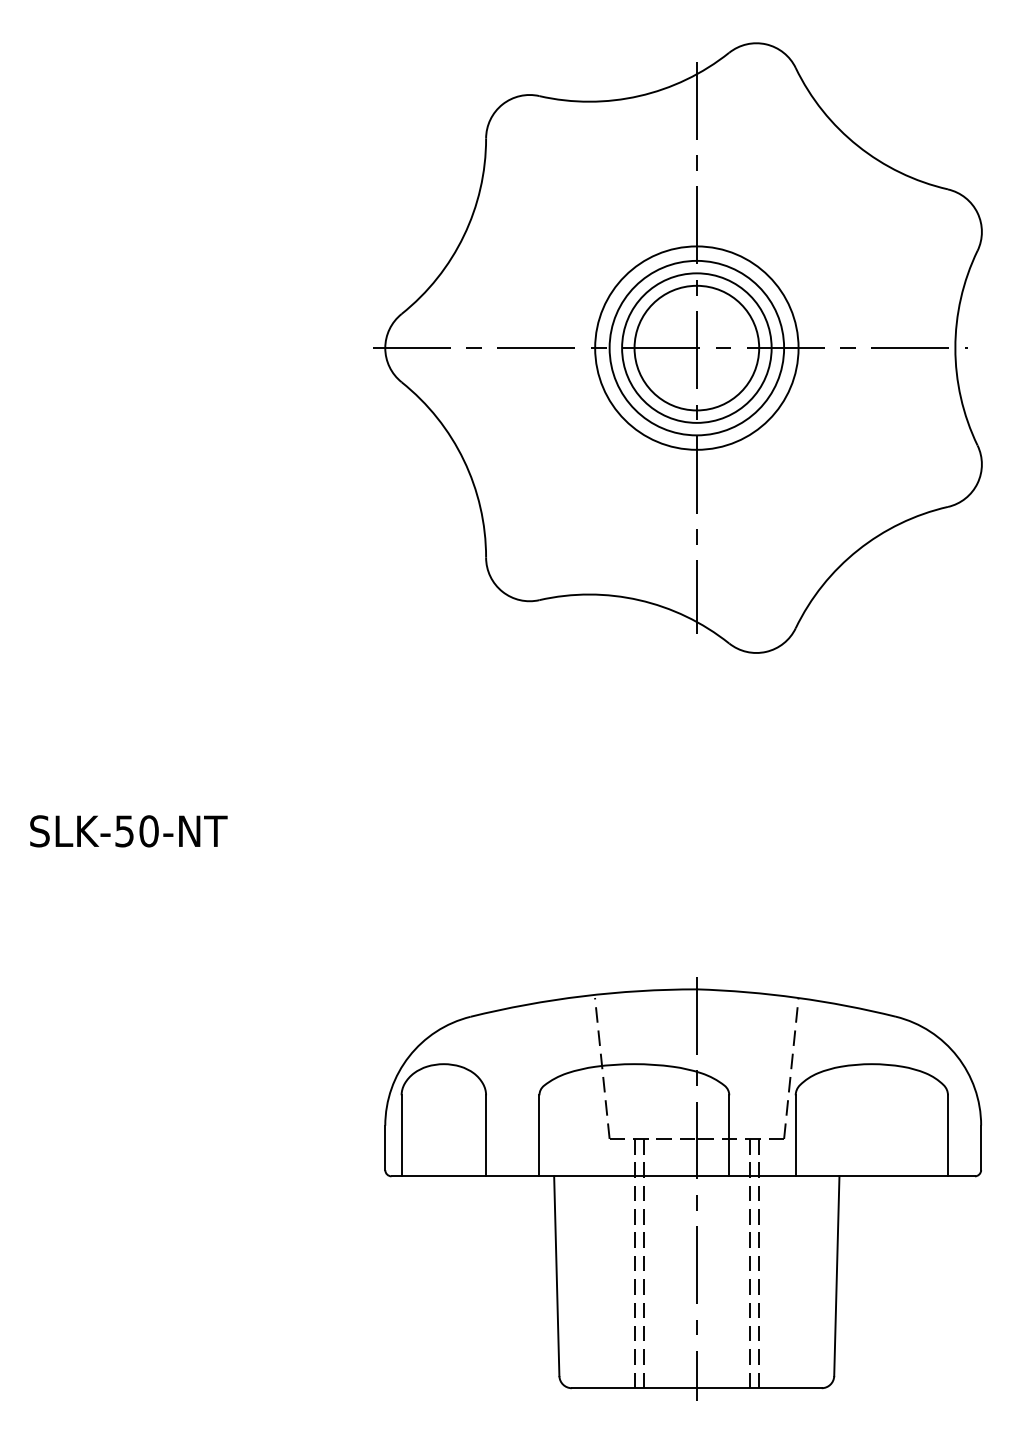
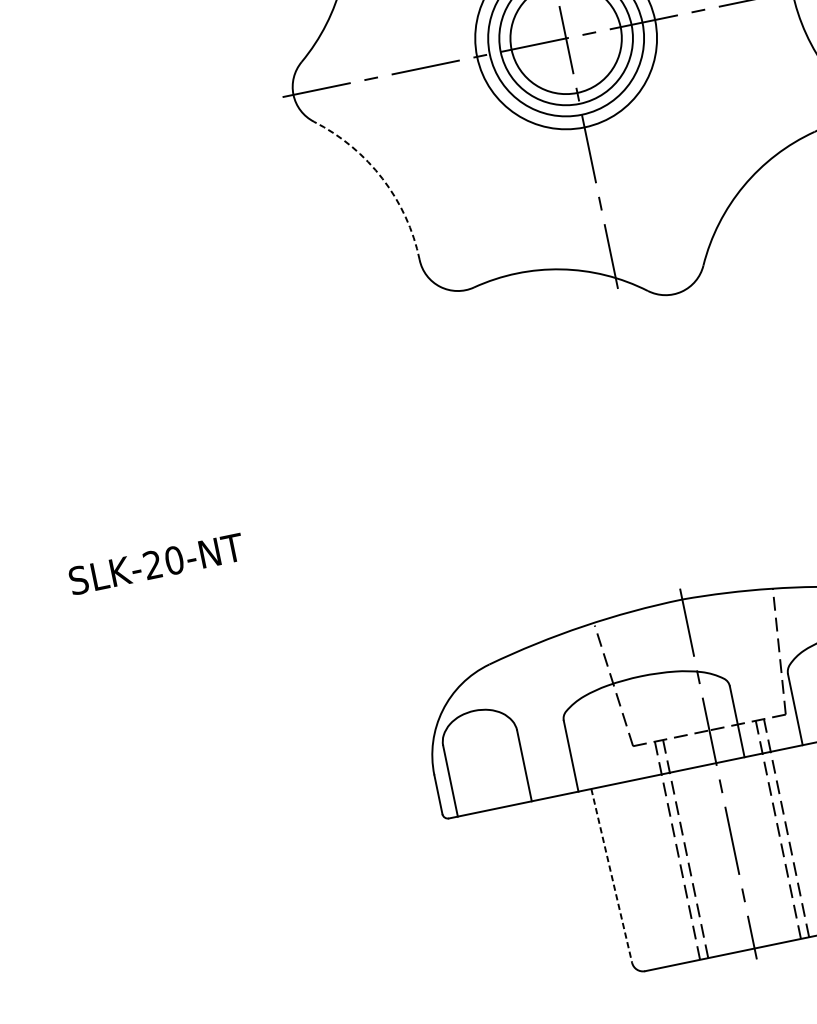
arc: (463, 460) -> (382, 179), solid -> dashed
text: (124, 831) -> (152, 565), SLK-50-NT -> SLK-20-NT
line: (556, 1276) -> (611, 876), solid -> dashed

